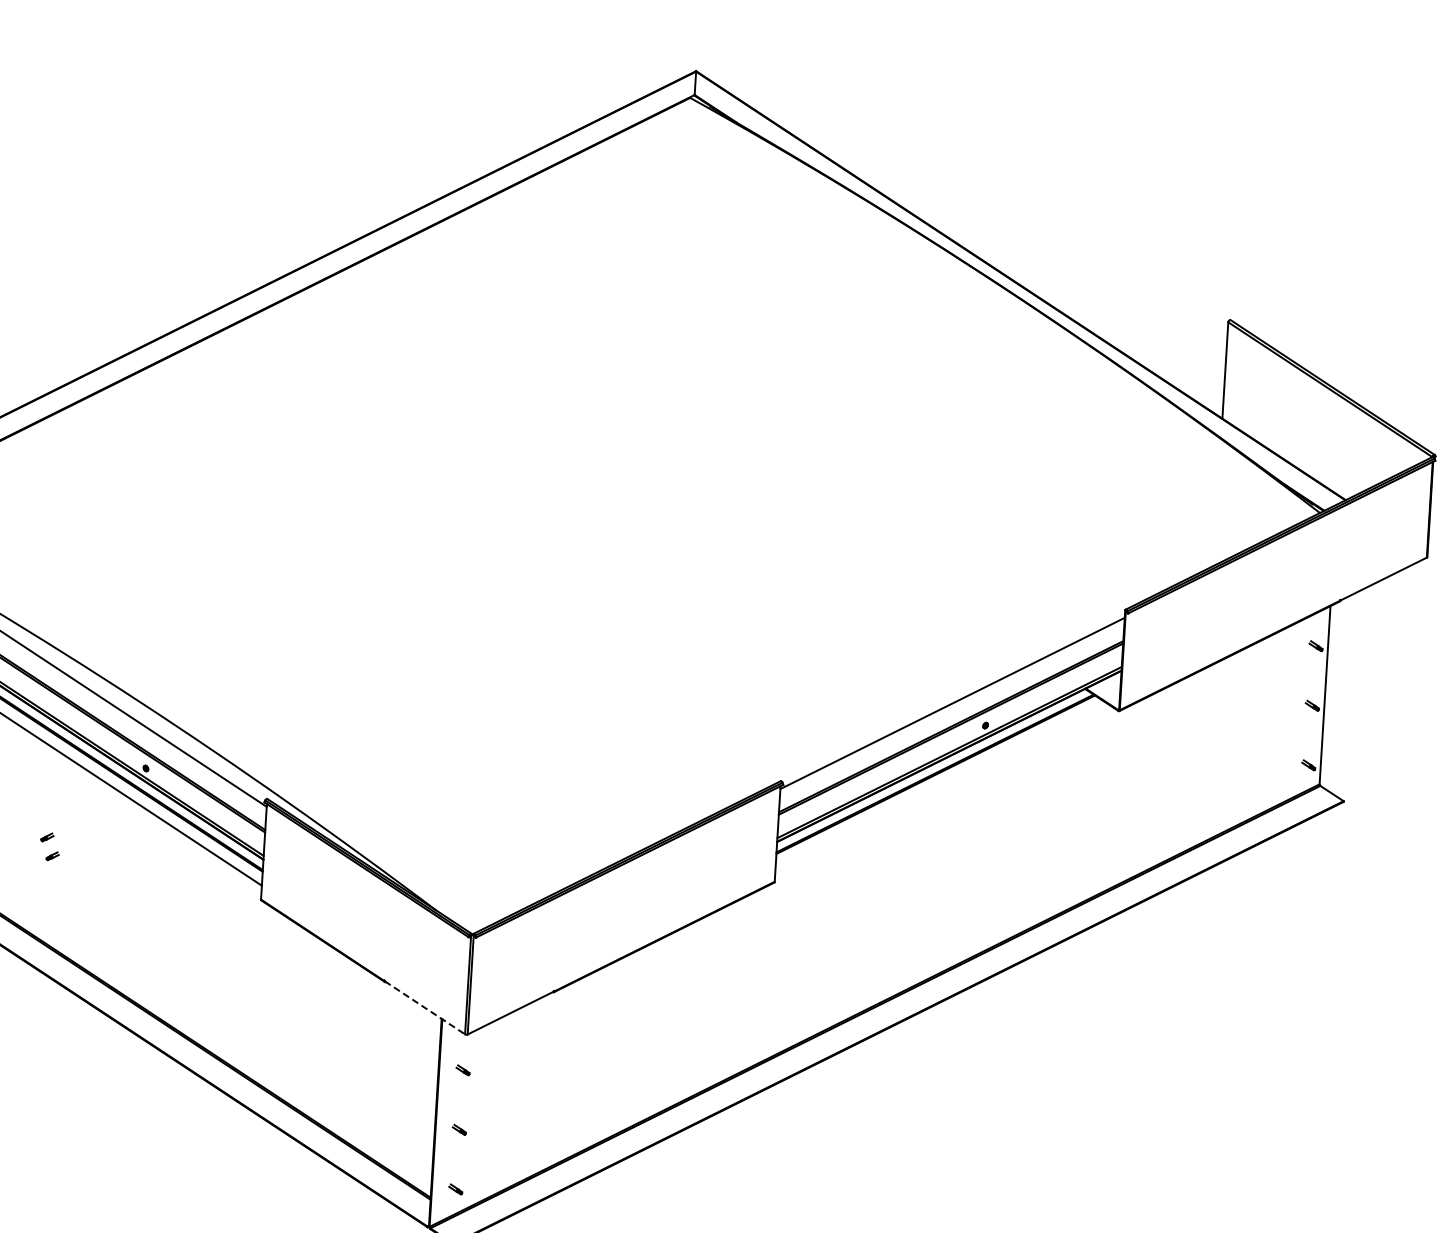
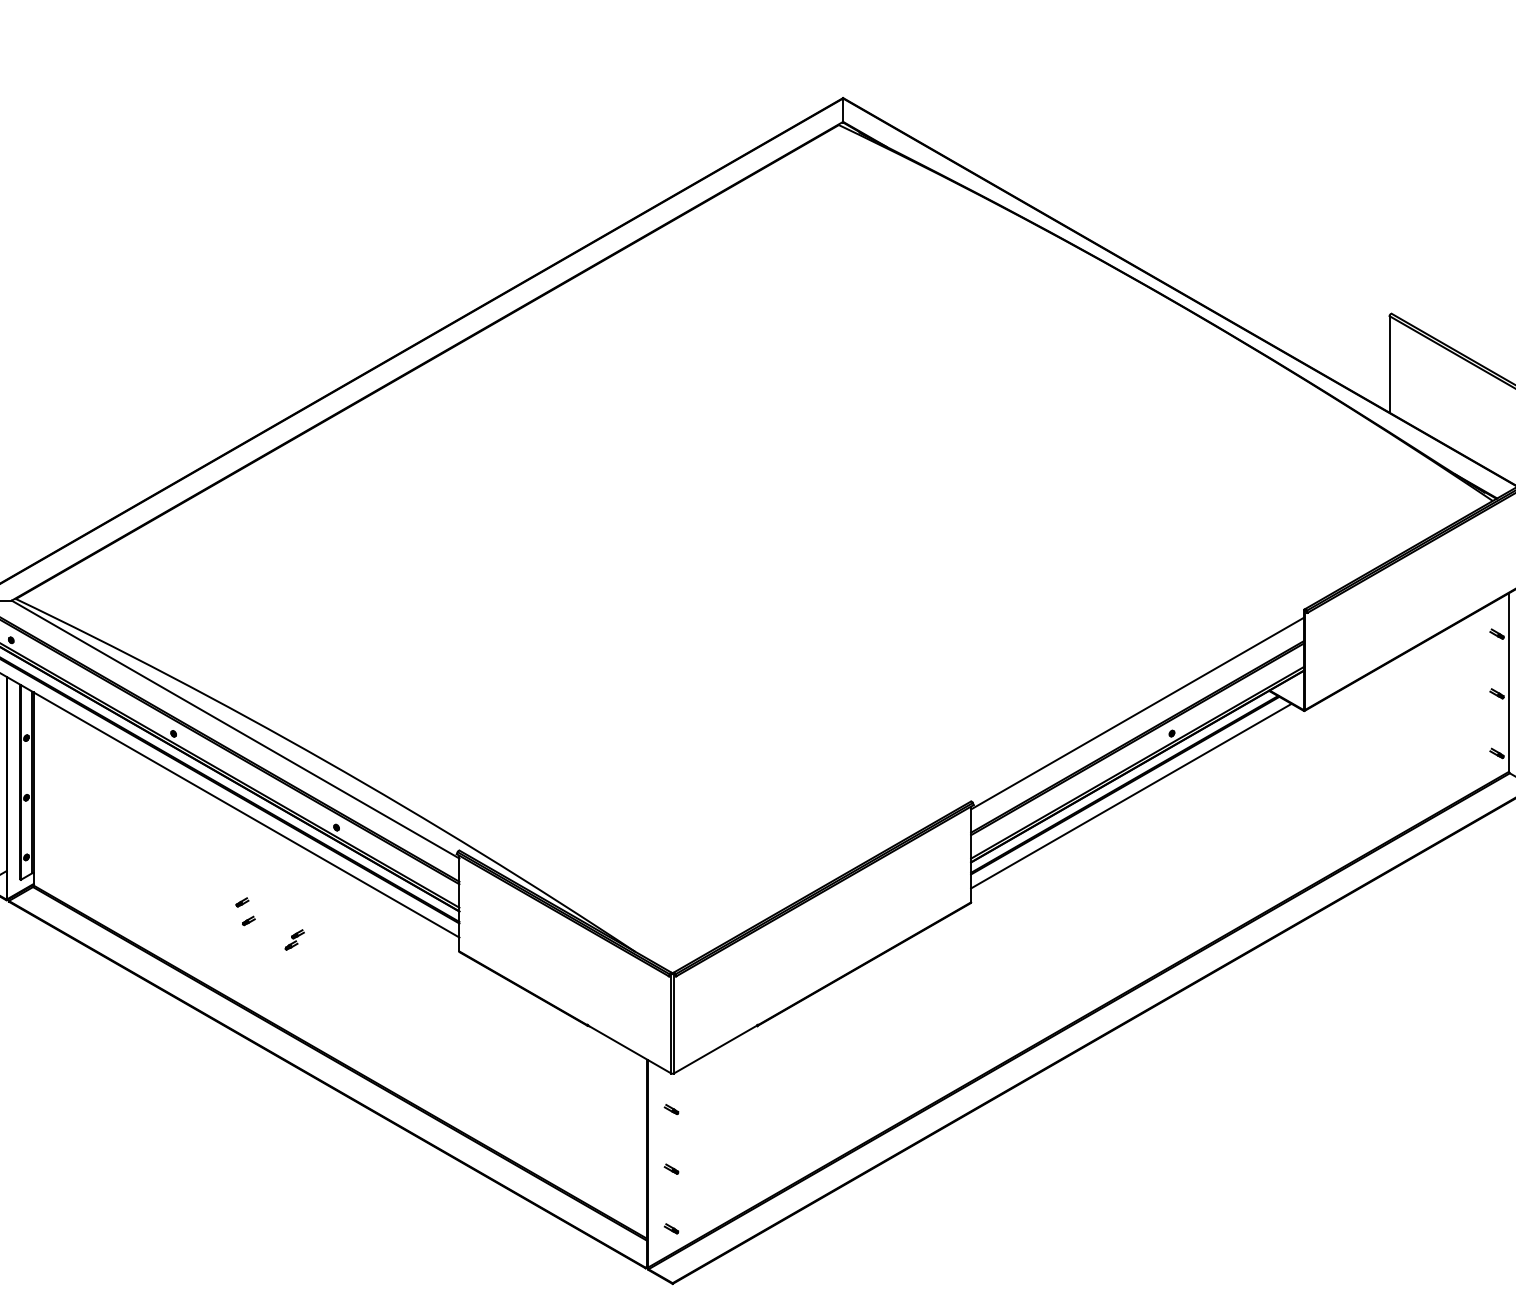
line: (941, 784) -> (1131, 795), added
part: (97, 877) -> (294, 939), added
line: (425, 1007) -> (630, 1049), dashed -> solid

